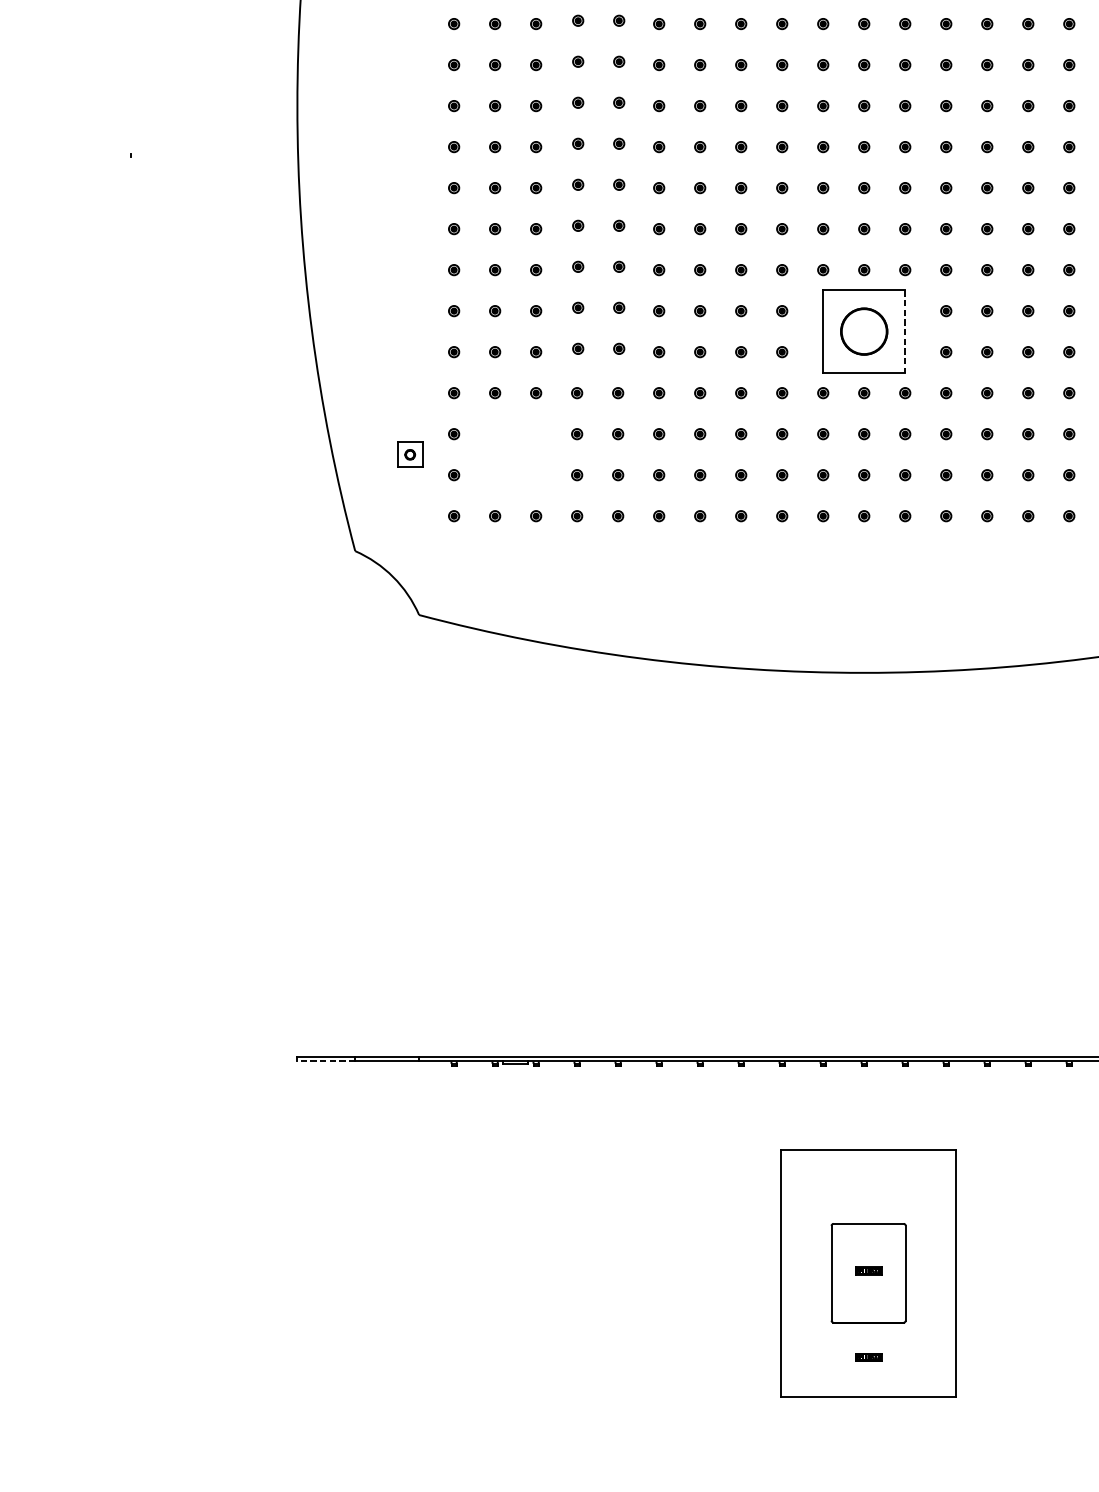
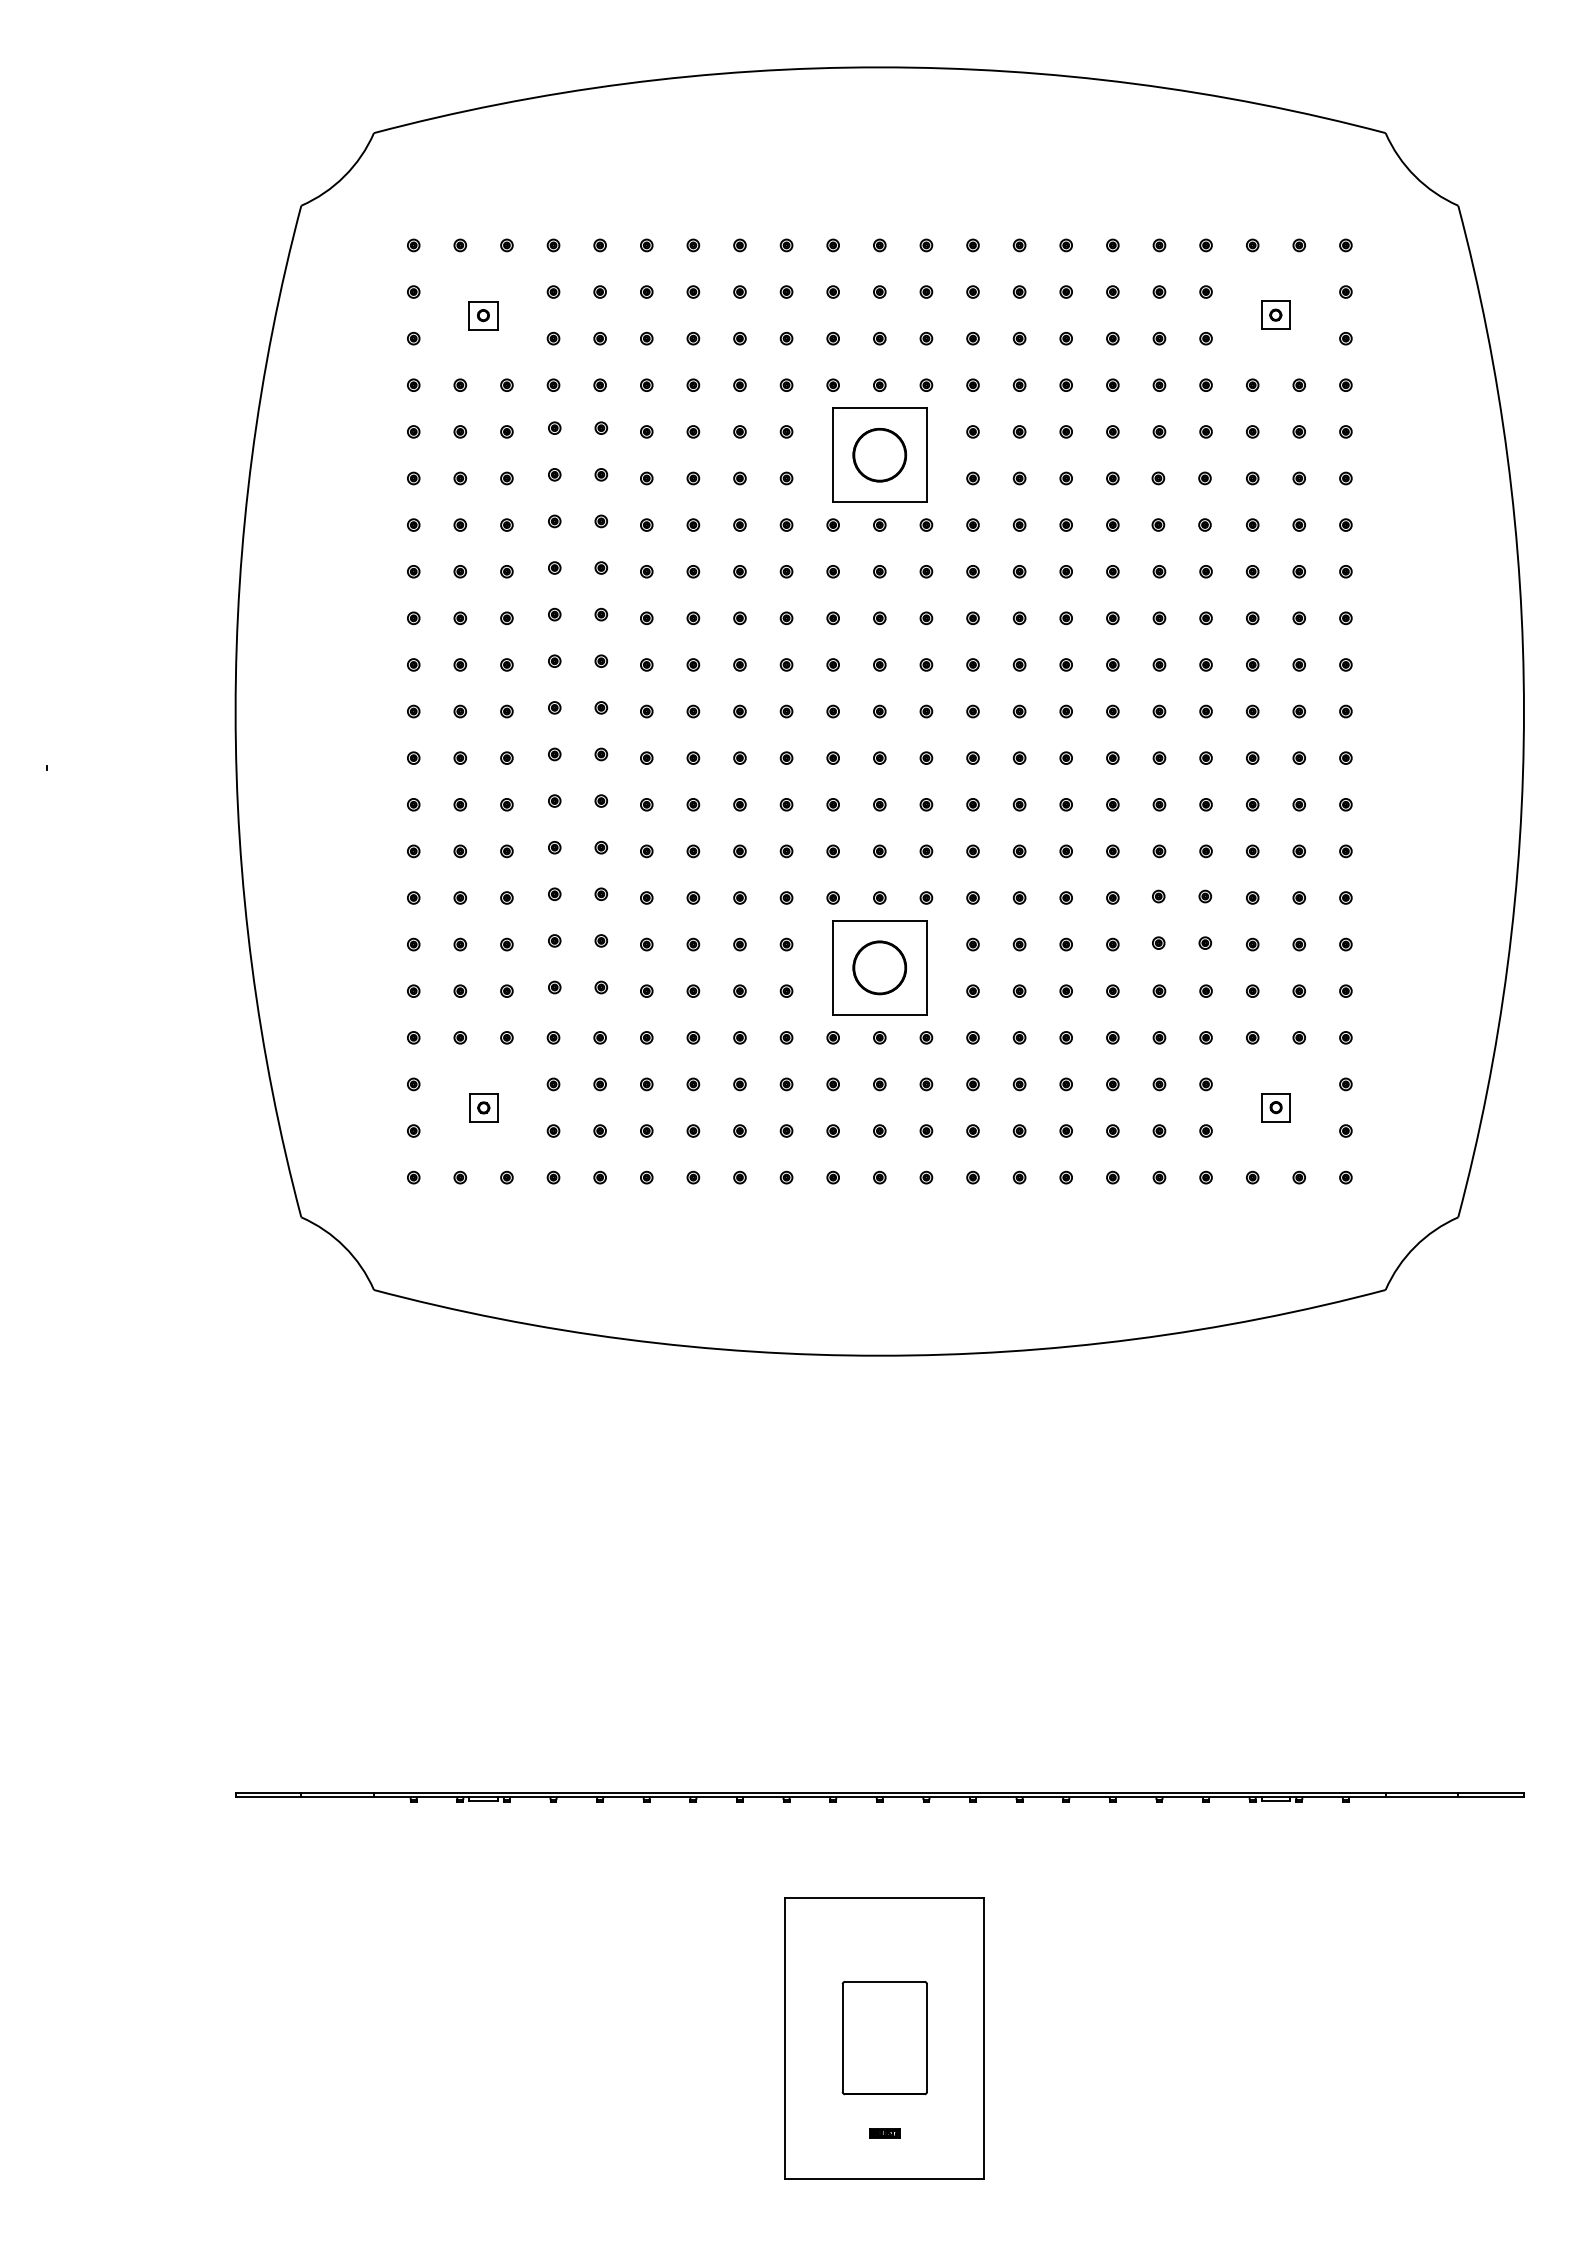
line: (905, 331) -> (926, 967), dashed -> solid
part: (409, 454) -> (483, 1107), moved
line: (326, 1061) -> (268, 1797), dashed -> solid
part: (868, 1271) -> (884, 2035), removed

